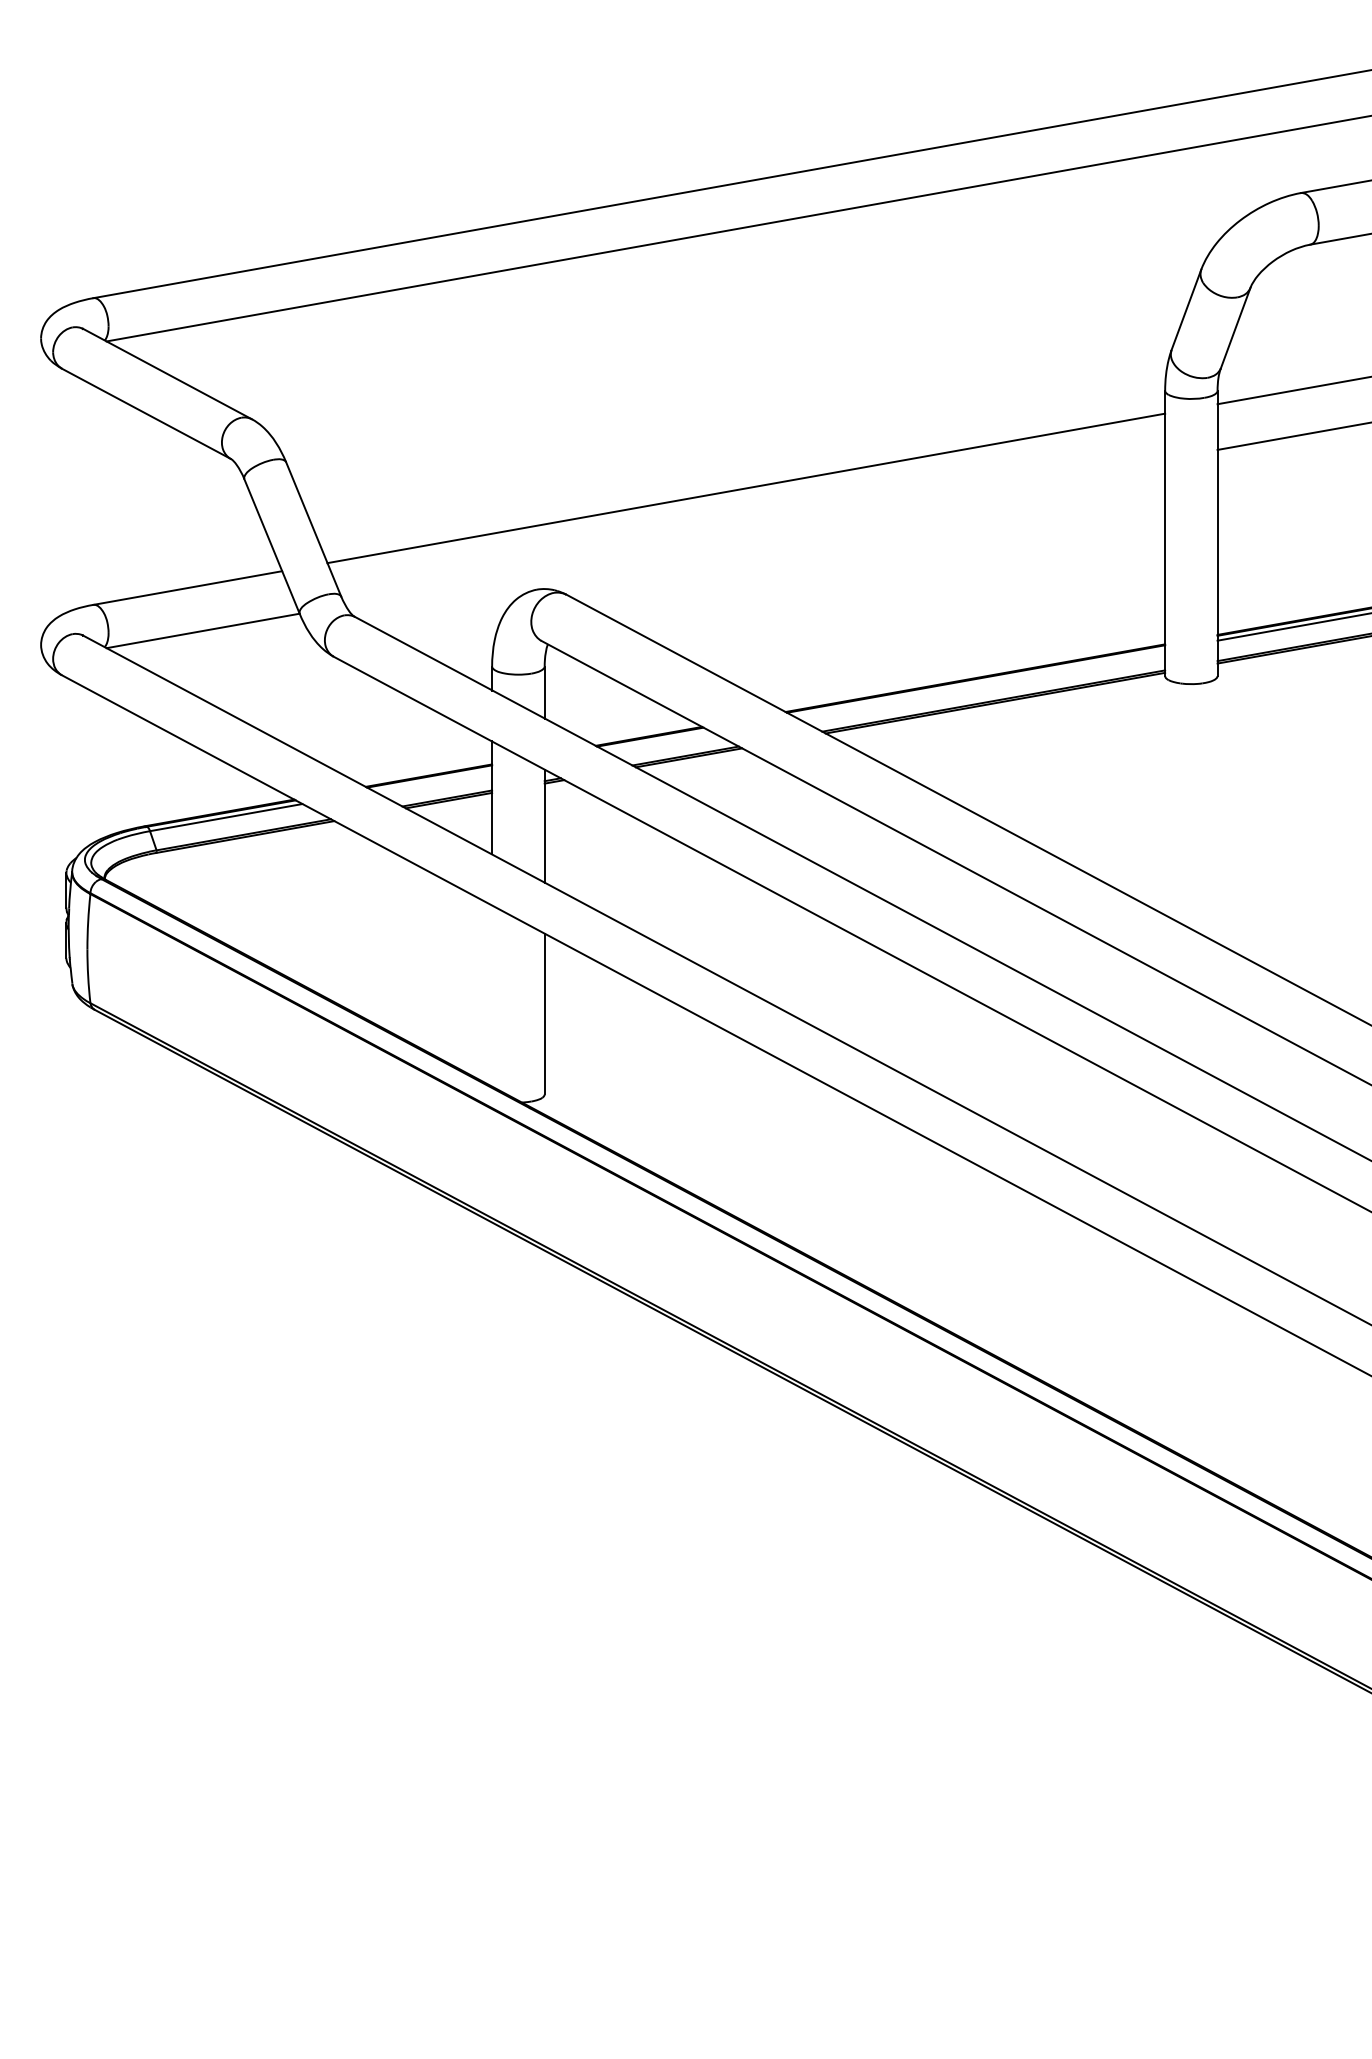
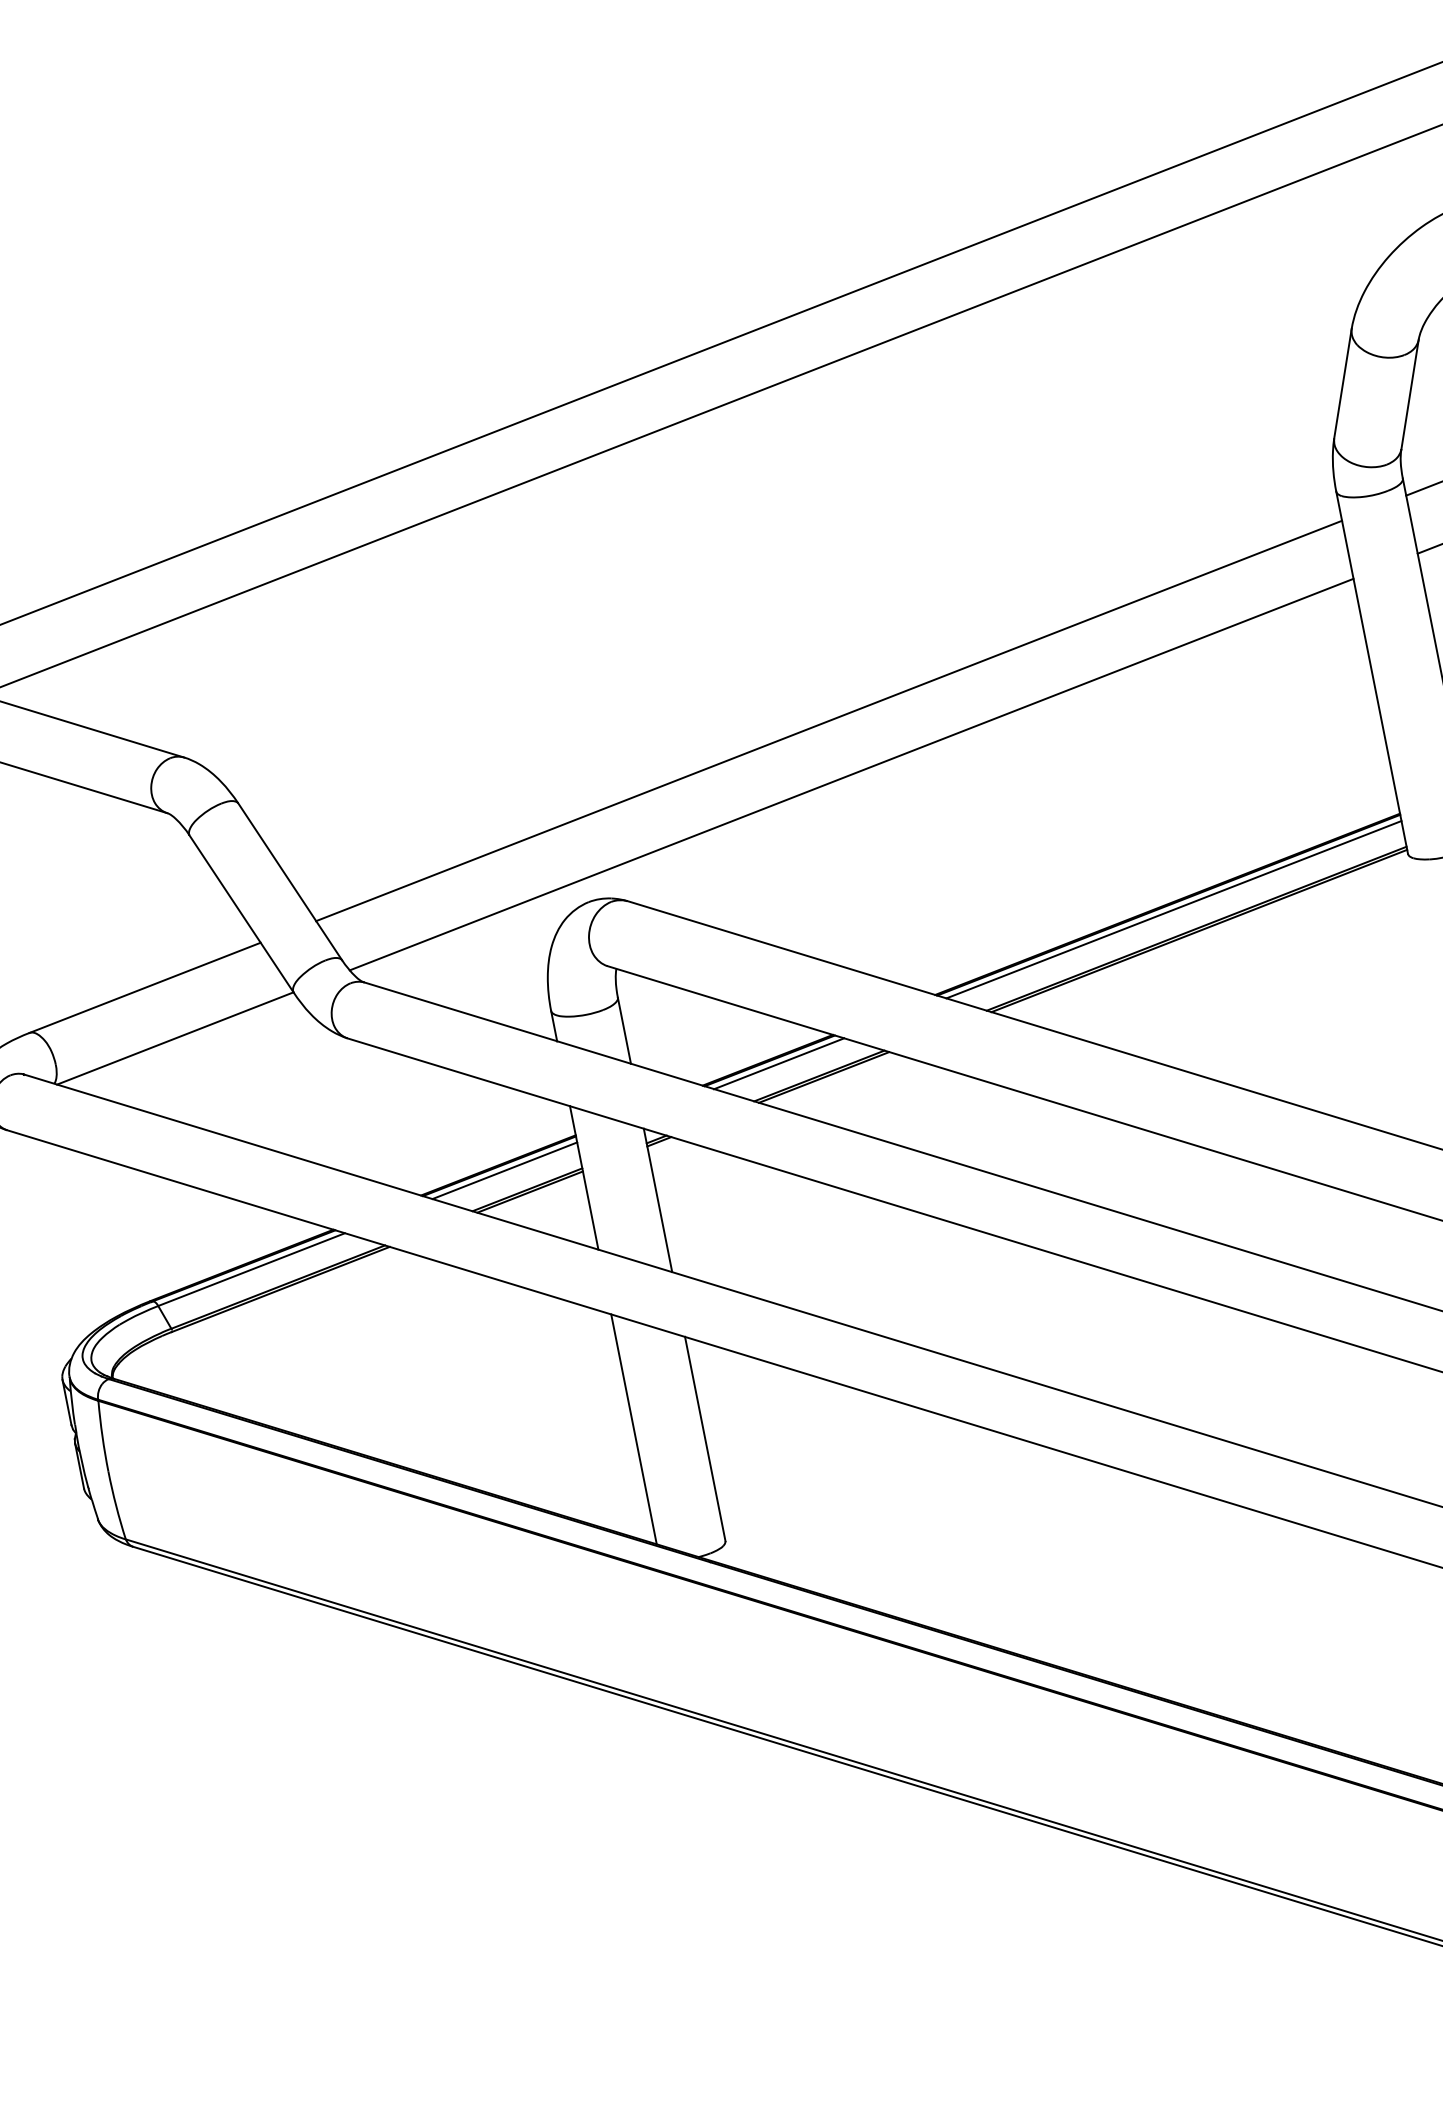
line: (755, 532) -> (851, 774), added
line: (979, 683) -> (1174, 910), added
line: (656, 740) -> (778, 1063), added
line: (433, 780) -> (505, 1170), added
line: (492, 995) -> (634, 1428), added

